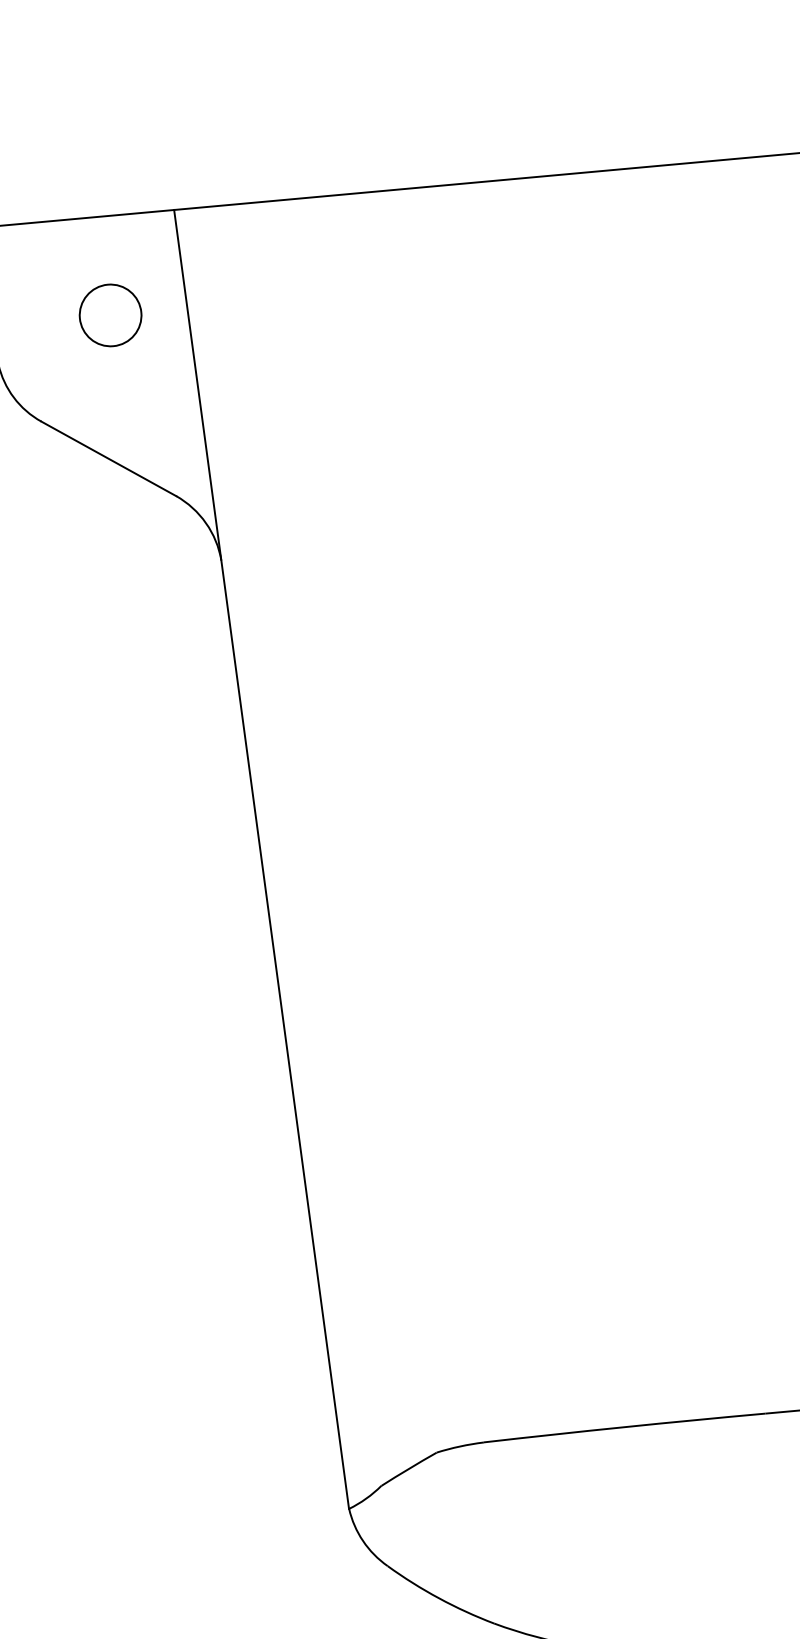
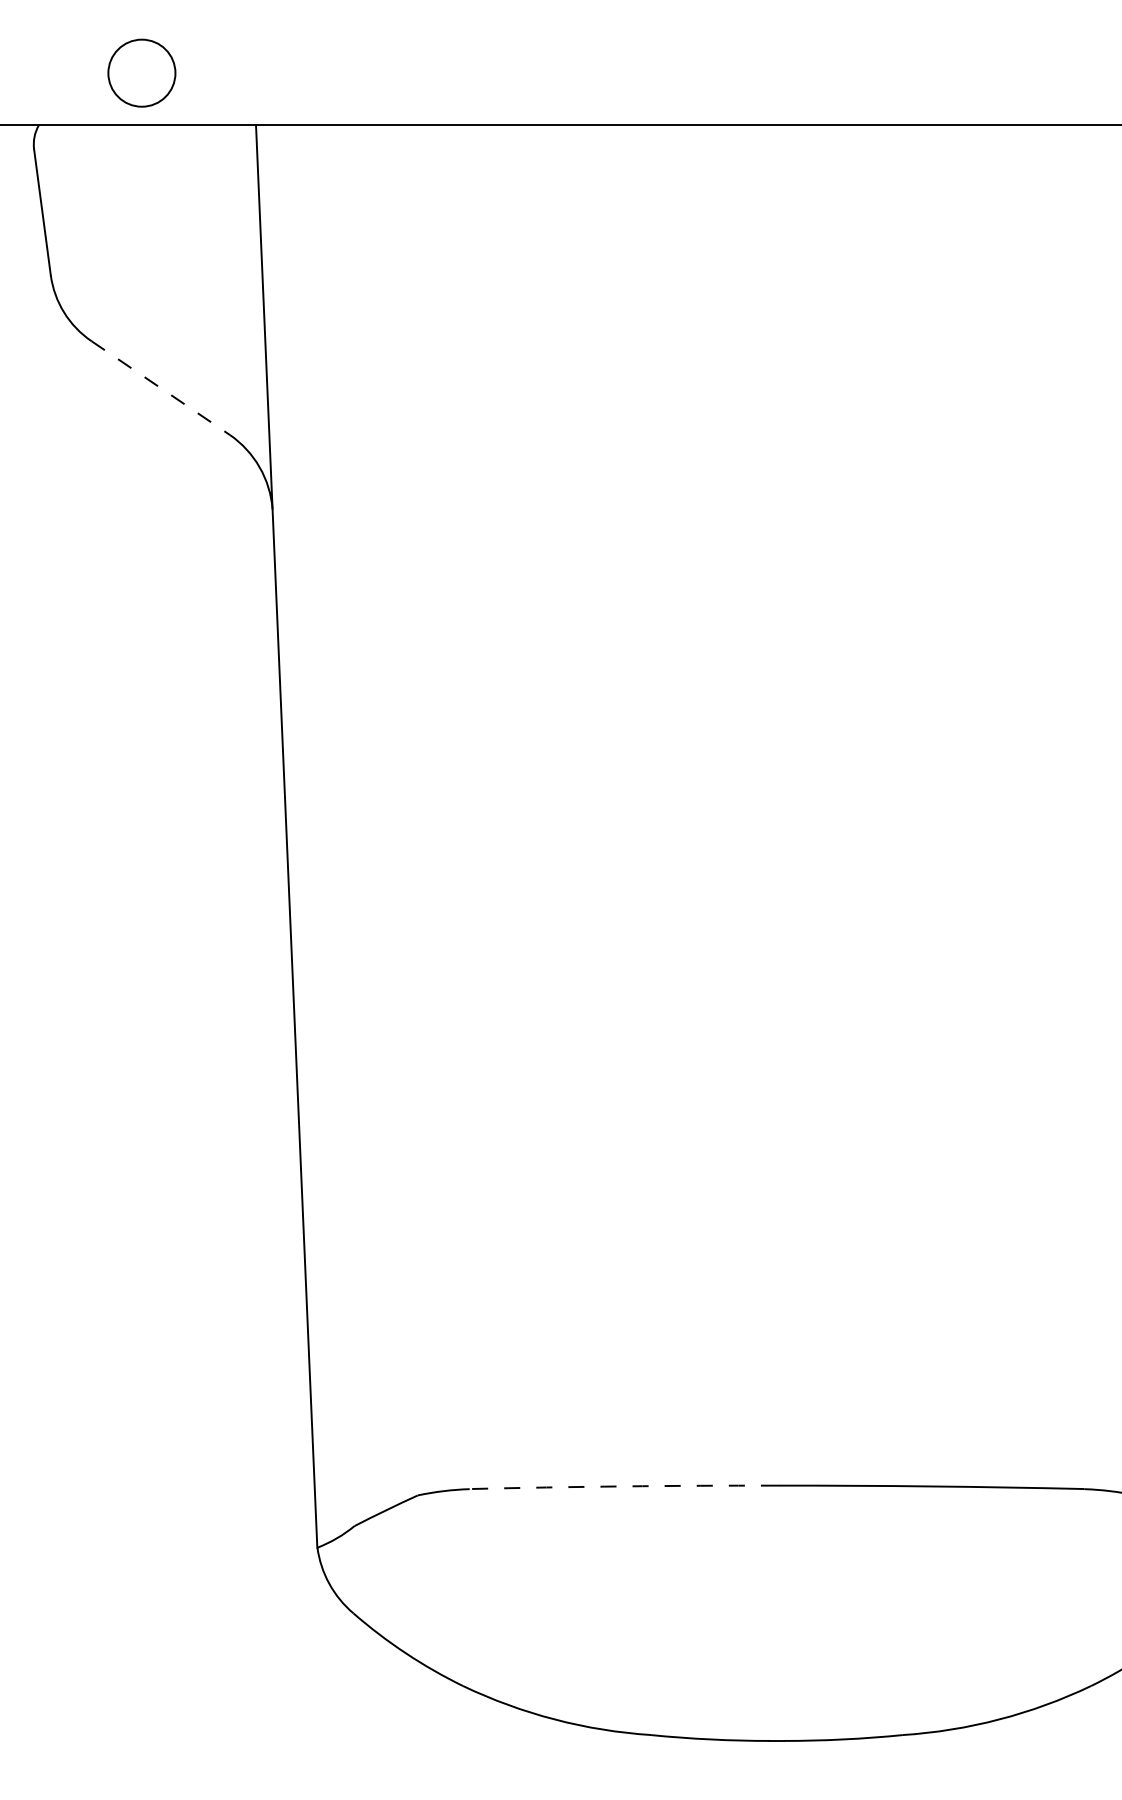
circle: (110, 314) -> (141, 72), moved
line: (108, 459) -> (160, 388), solid -> dashed
arc: (624, 1427) -> (623, 1486), solid -> dashed

